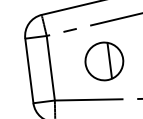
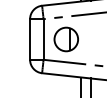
part: (103, 61) -> (65, 39), moved

